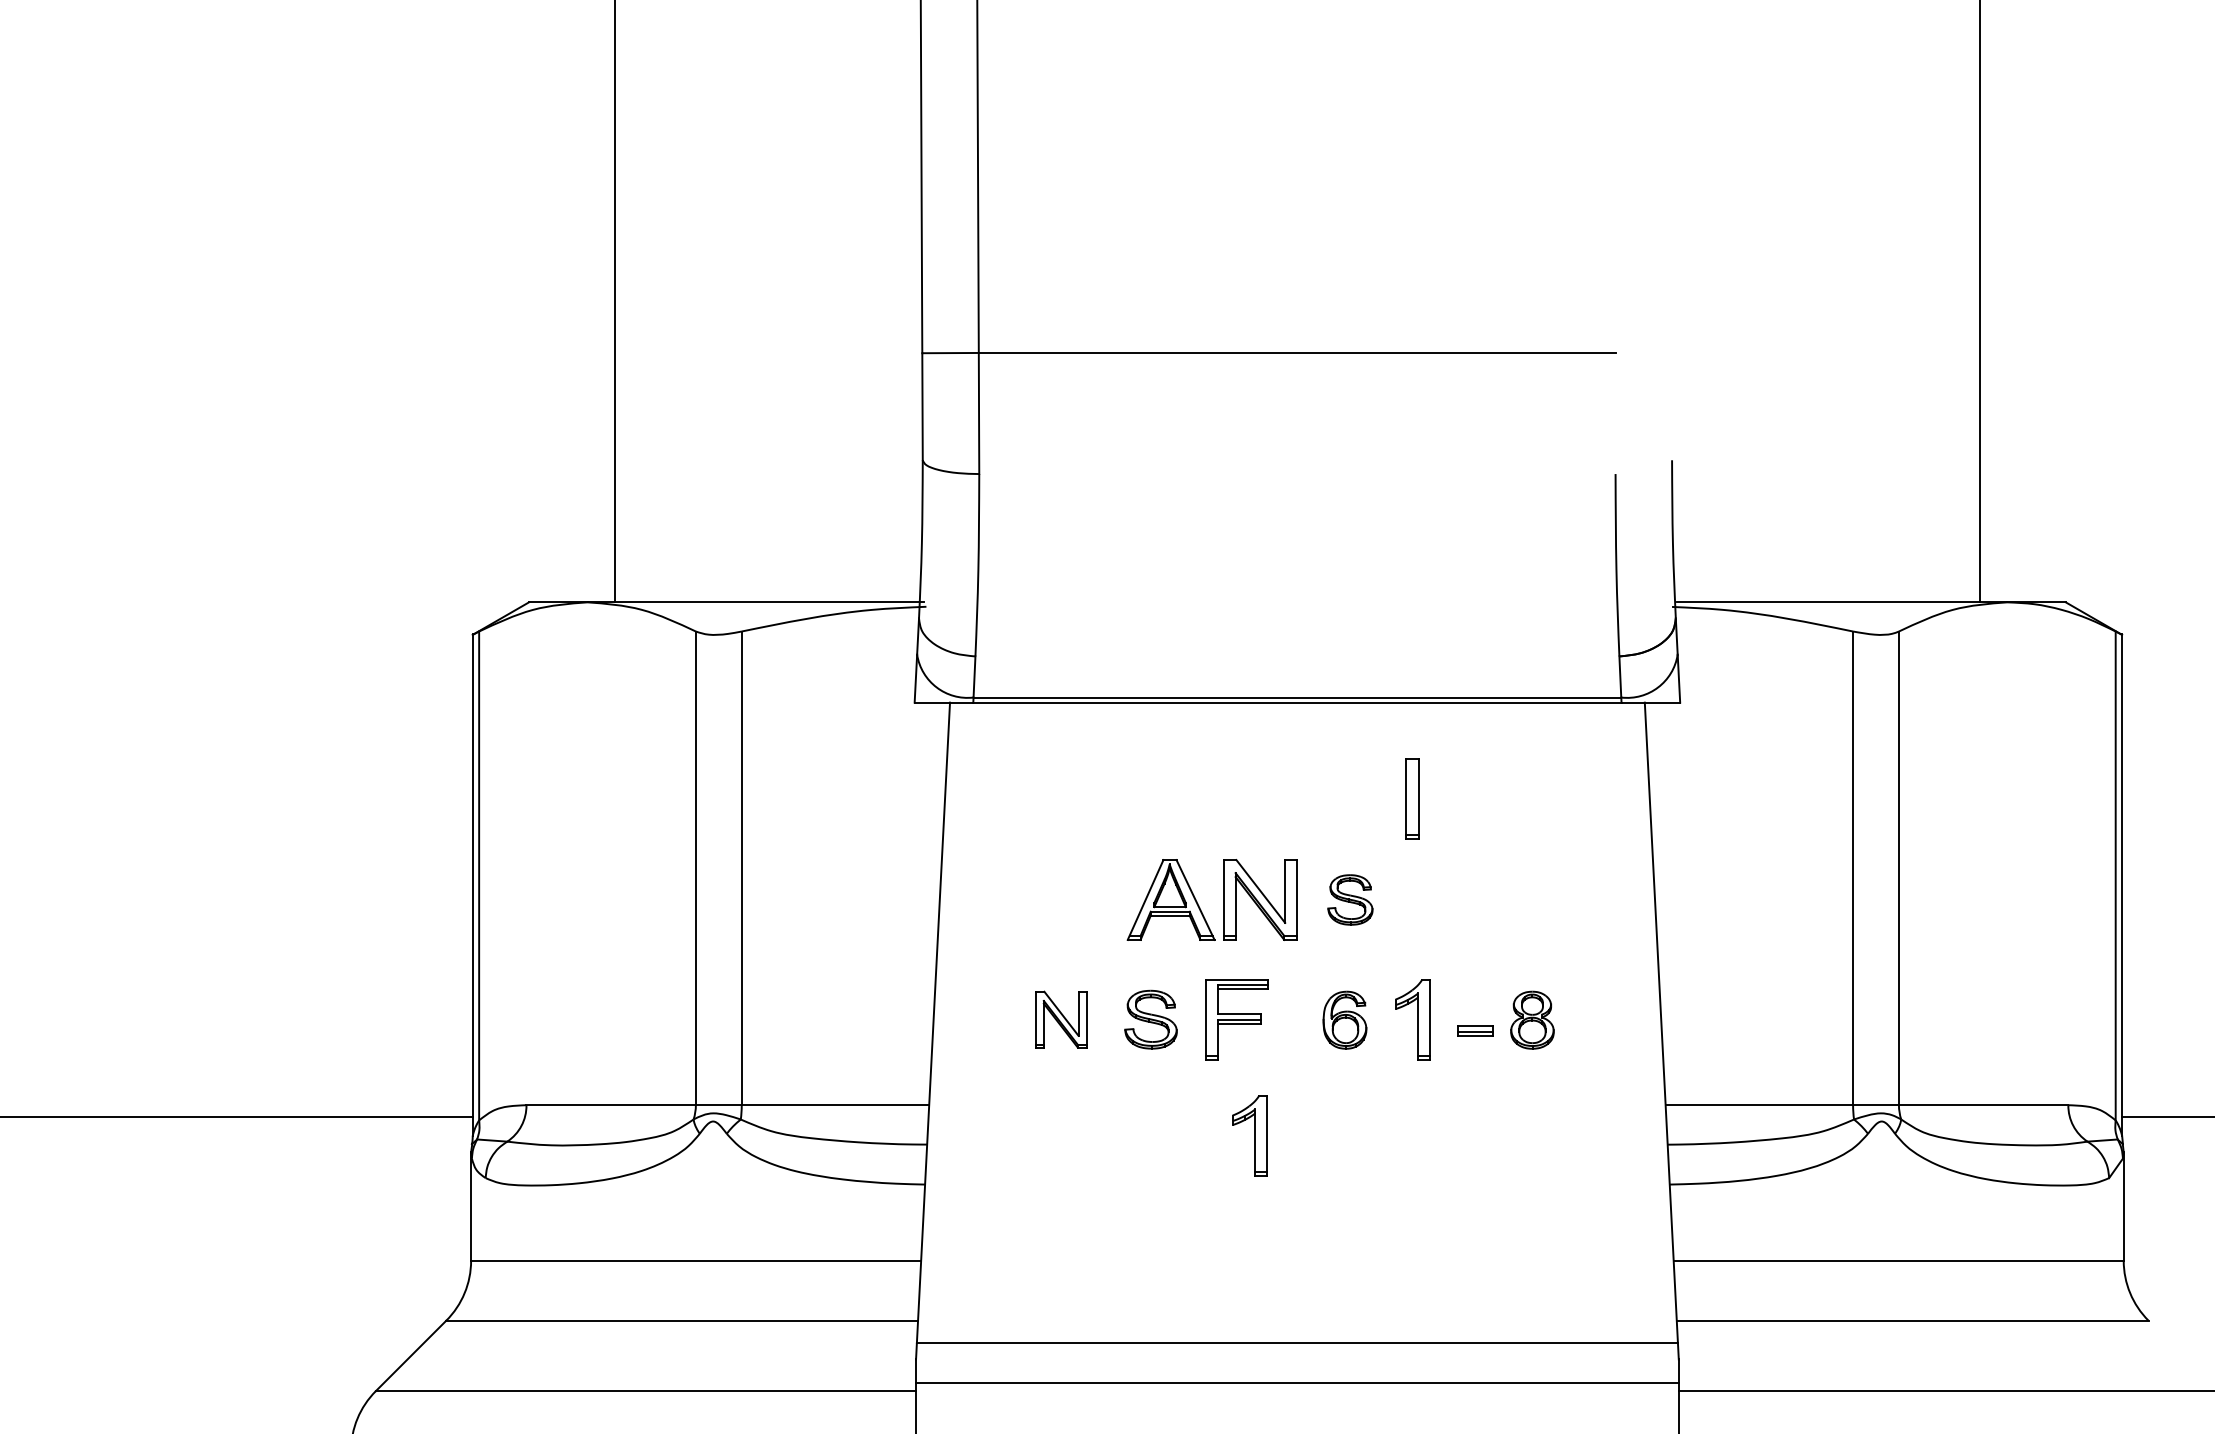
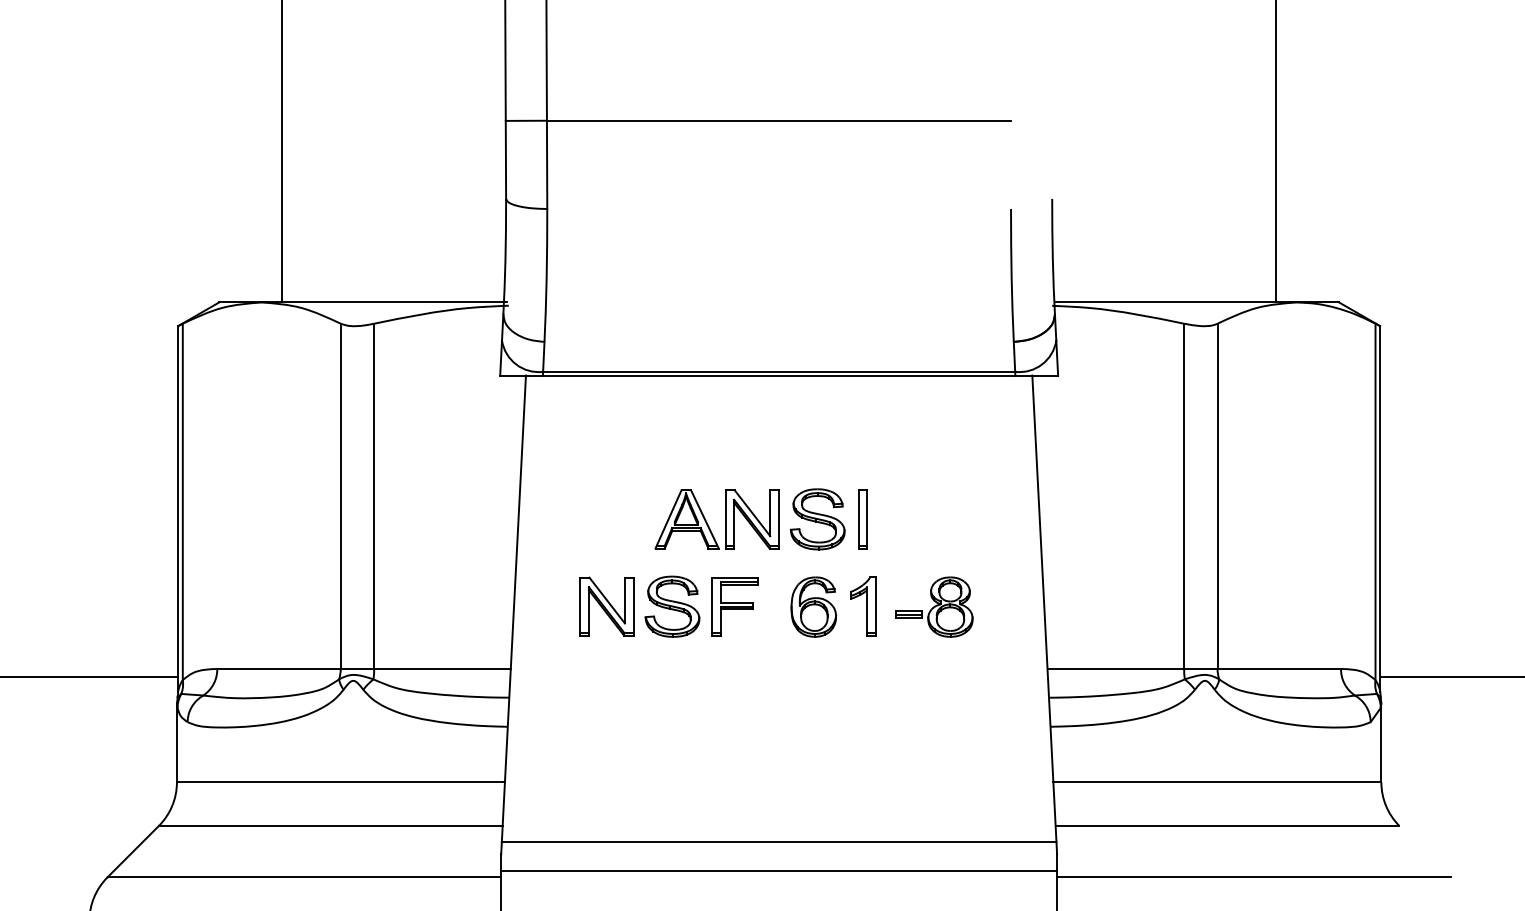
part: (1412, 798) -> (863, 519), moved
part: (1350, 899) -> (817, 519), size x1.67
part: (1061, 1019) -> (607, 606), size x1.43
part: (1150, 1019) -> (672, 606), size x1.43
part: (1344, 1019) -> (813, 606), size x1.43
part: (1532, 1019) -> (950, 606), size x1.43
part: (1249, 1135) -> (744, 691), removed

